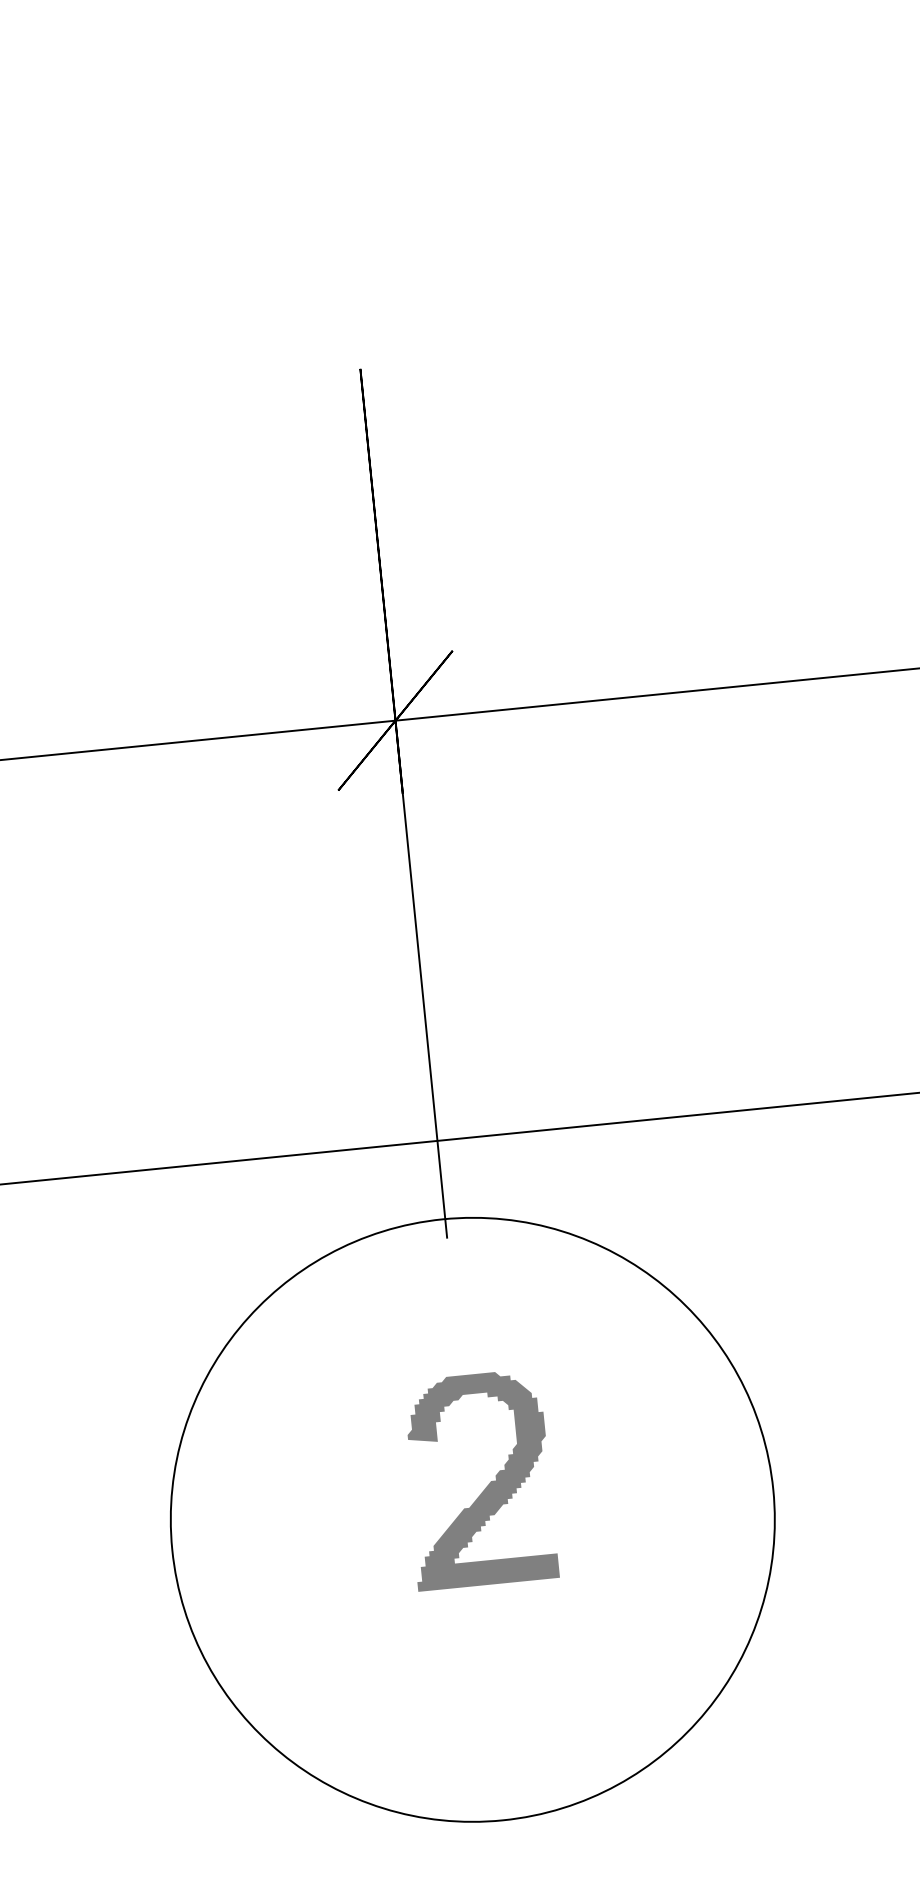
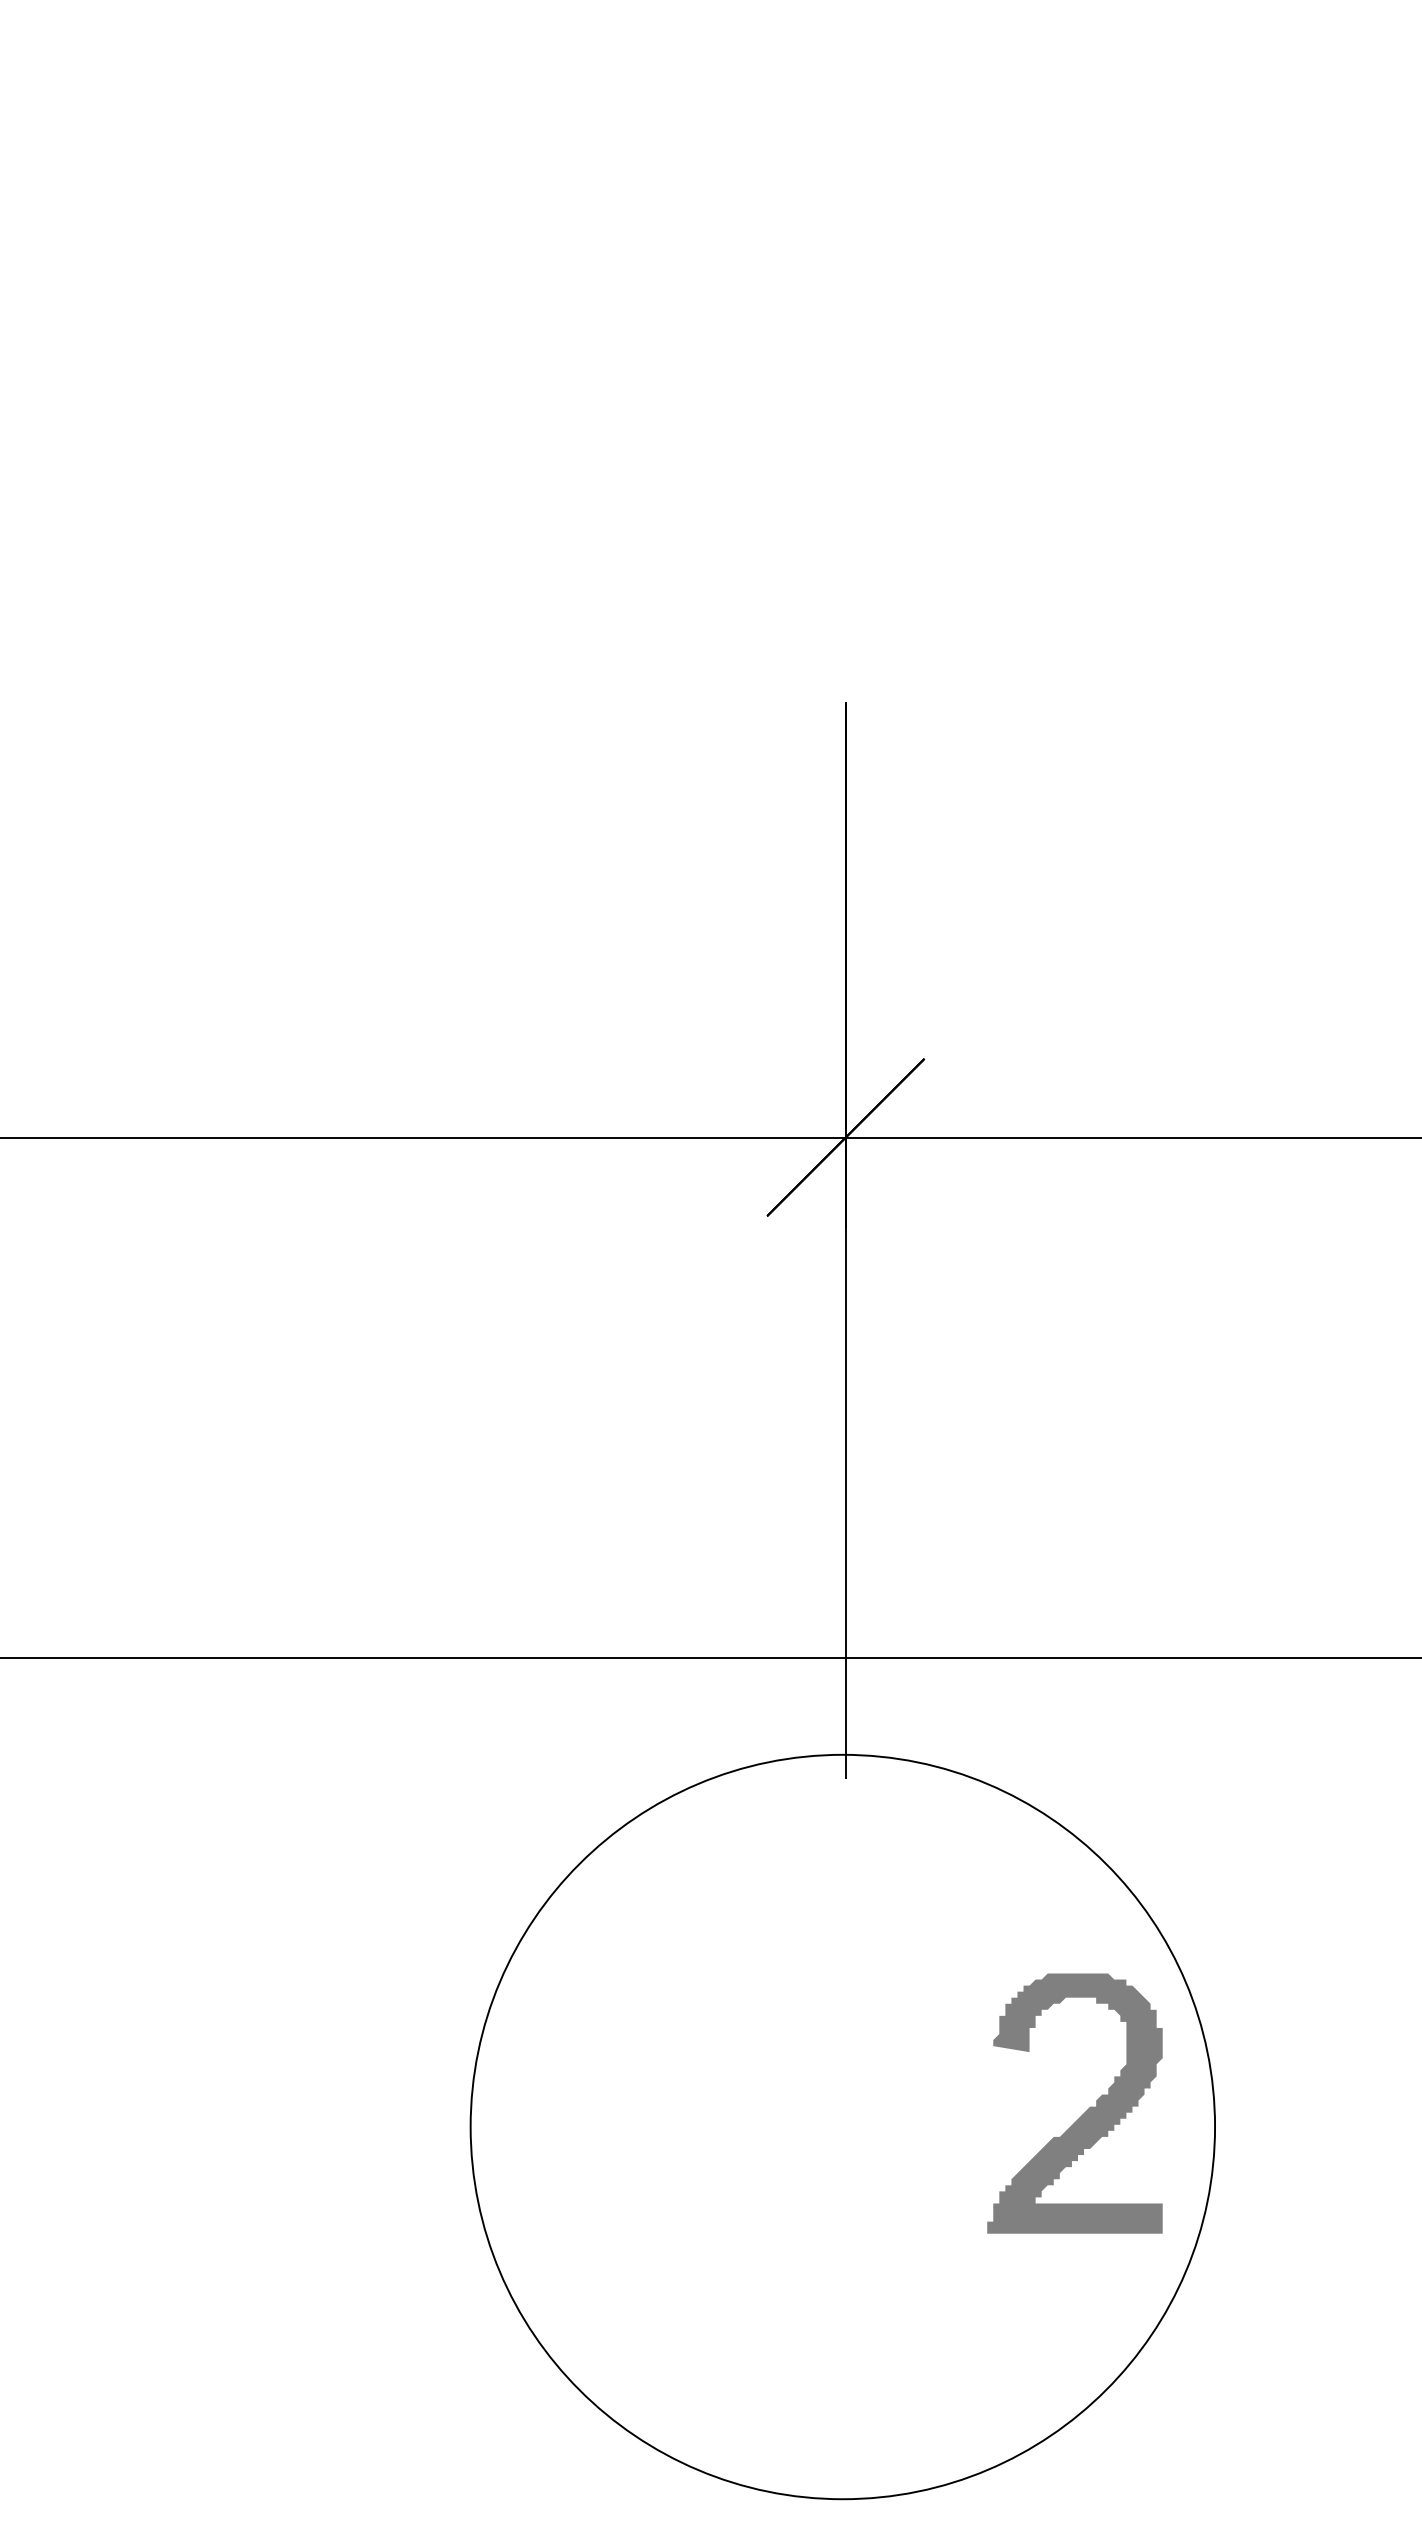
part: (487, 1486) -> (1084, 2112), moved

